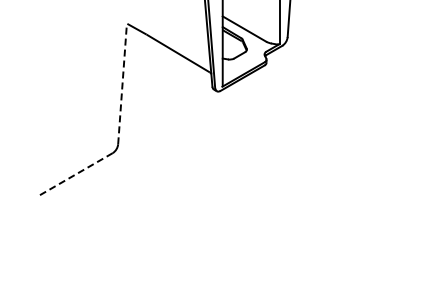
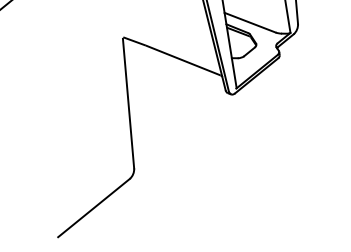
line: (122, 84) -> (128, 103), dashed -> solid
line: (75, 174) -> (93, 208), dashed -> solid

